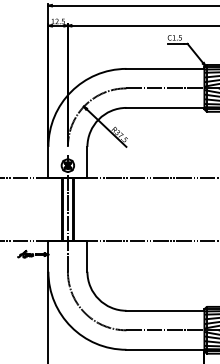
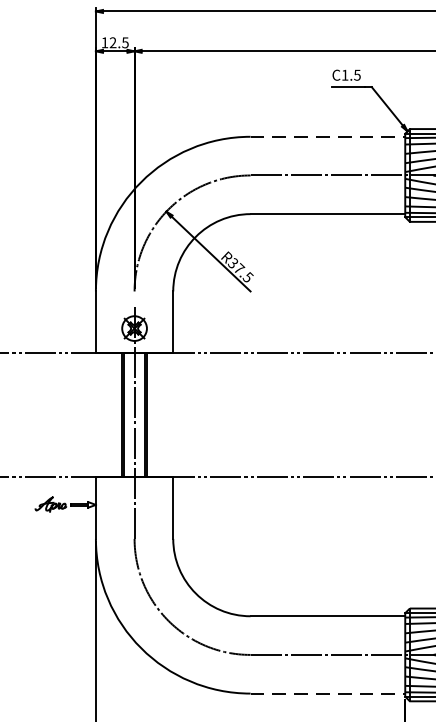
line: (165, 68) -> (328, 136), solid -> dashed
line: (165, 349) -> (328, 693), solid -> dashed

